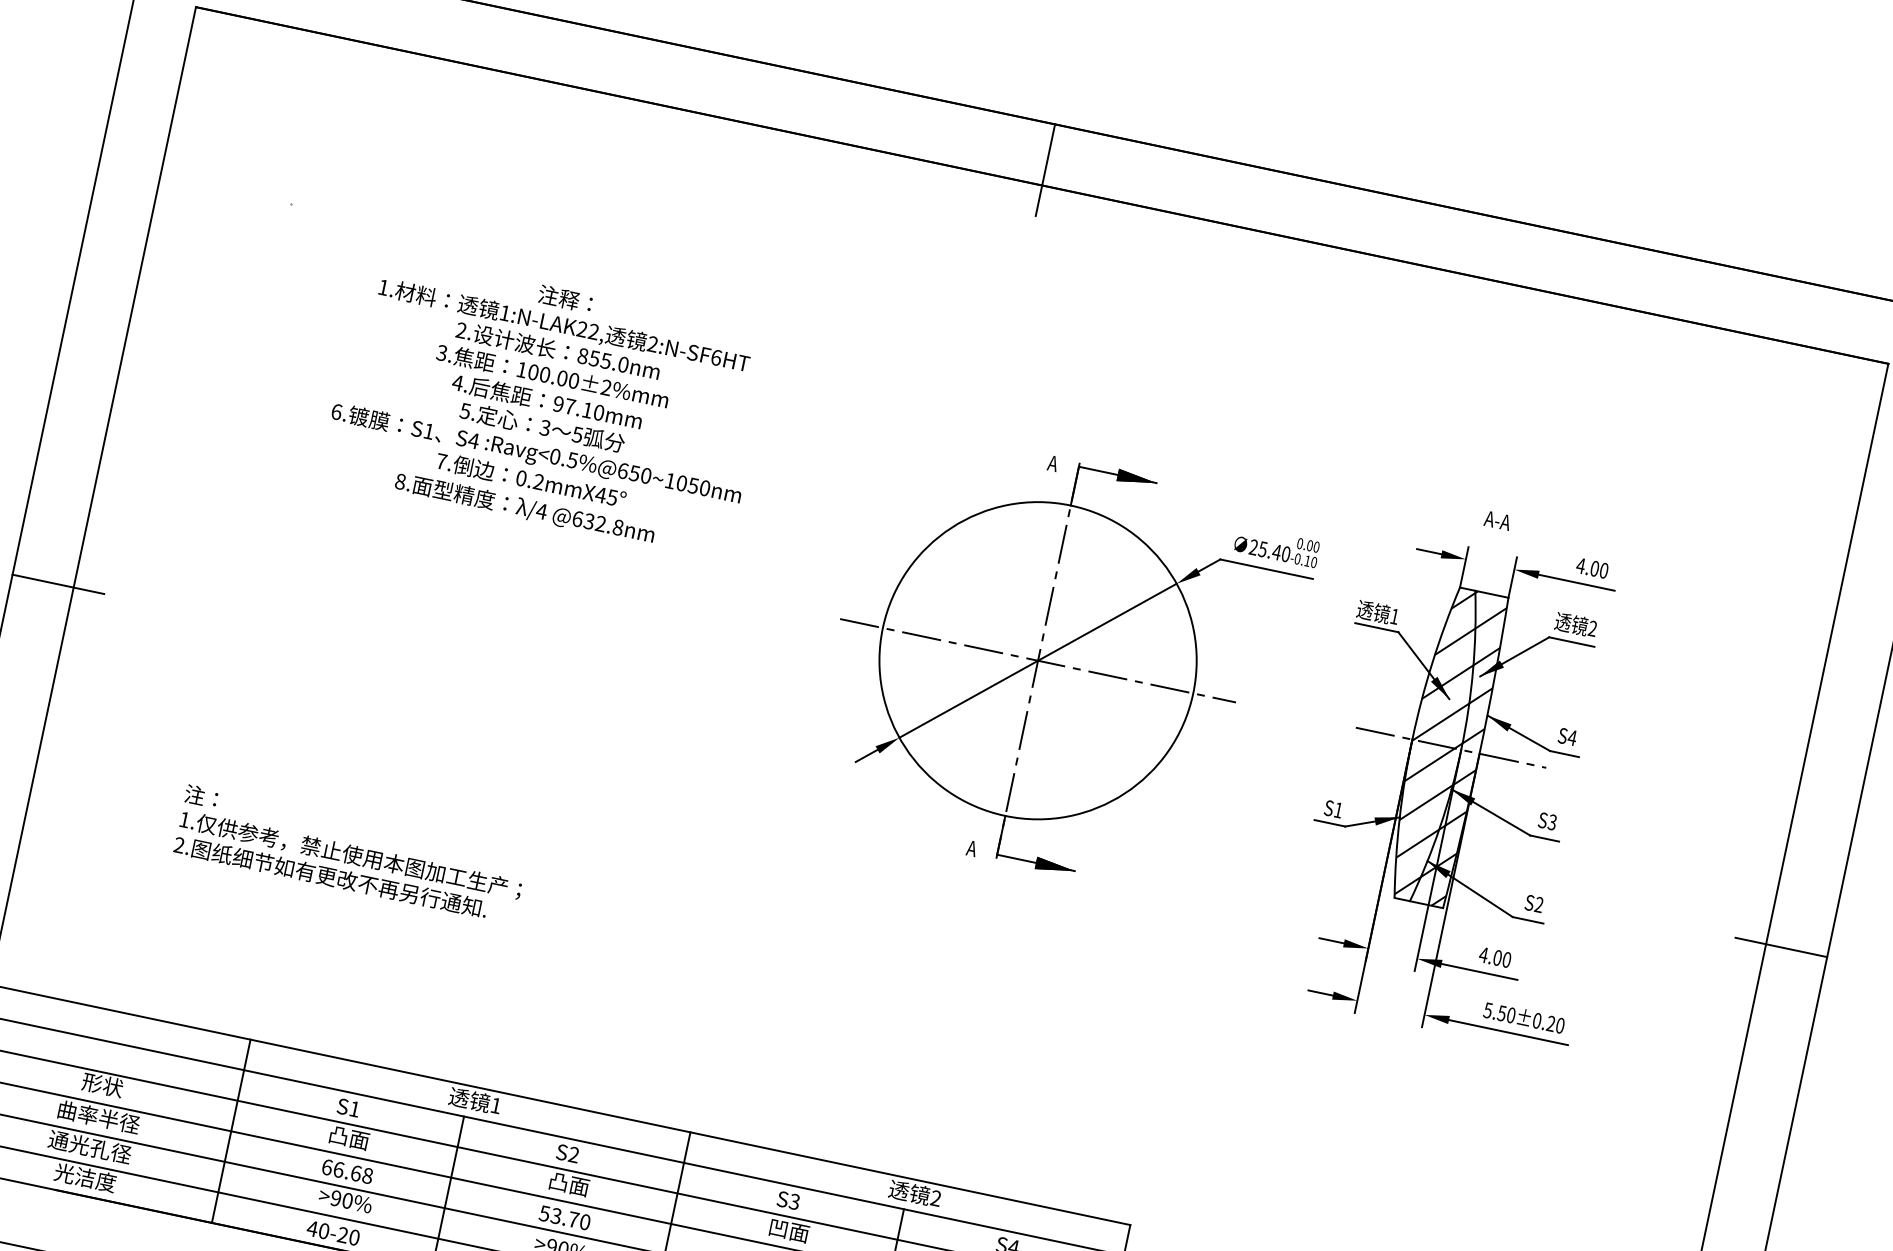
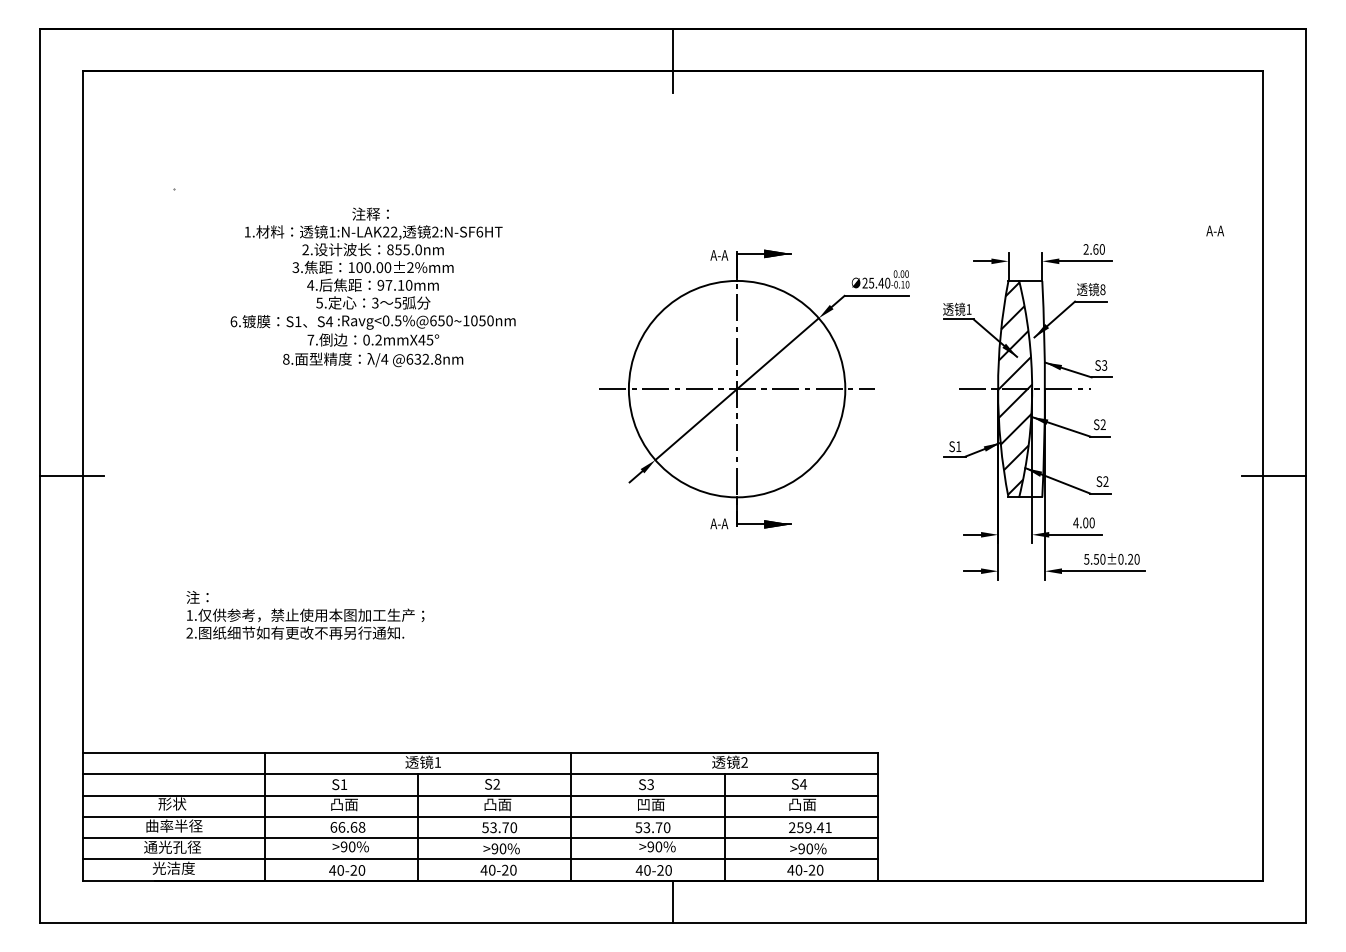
text: (1053, 463) -> (719, 255), A -> A-A
text: (1496, 519) -> (1214, 230), moved
text: (1587, 567) -> (1090, 249), 4.00 -> 2.60
text: (1592, 628) -> (1102, 289), 2 -> 8
text: (1572, 737) -> (1104, 365), S4 -> S3
hatch: (1460, 748) -> (1031, 388), removed
text: (1551, 823) -> (1102, 425), S3 -> S2
text: (972, 848) -> (719, 523), A -> A-A

